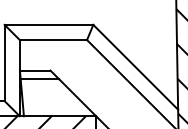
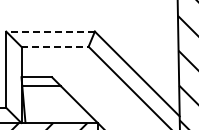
line: (48, 24) -> (50, 31), solid -> dashed
line: (53, 39) -> (55, 46), solid -> dashed

